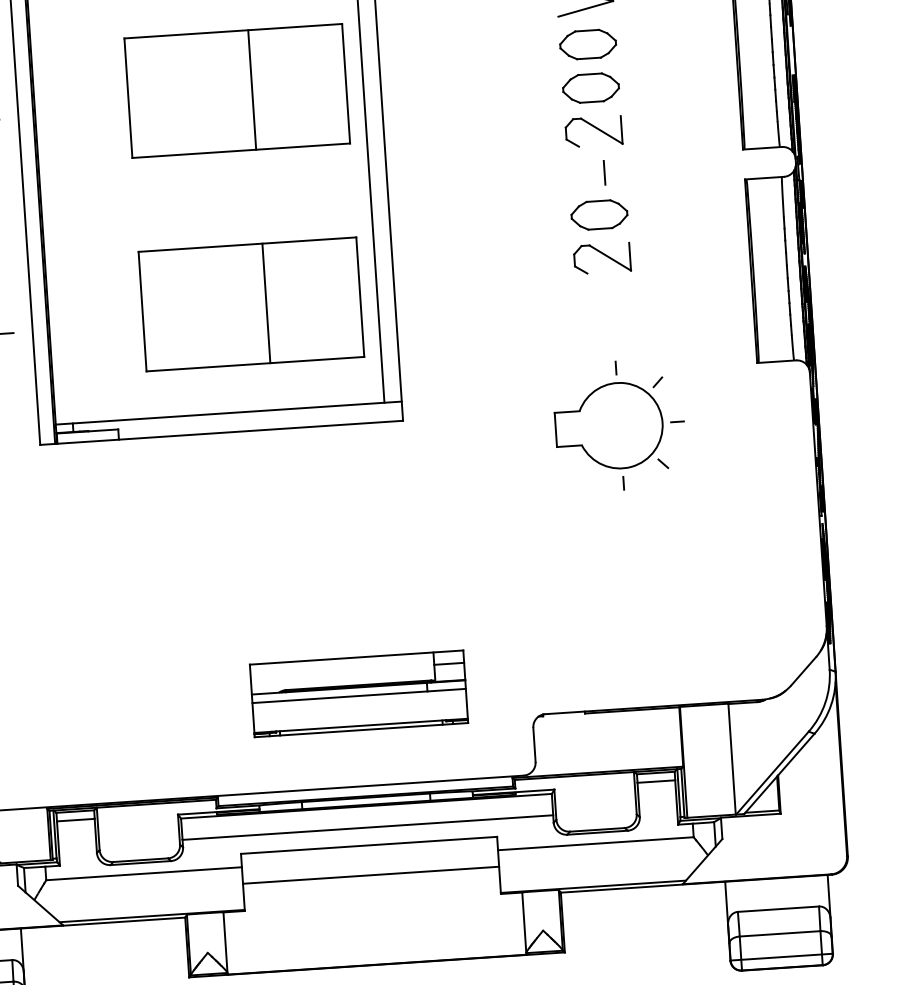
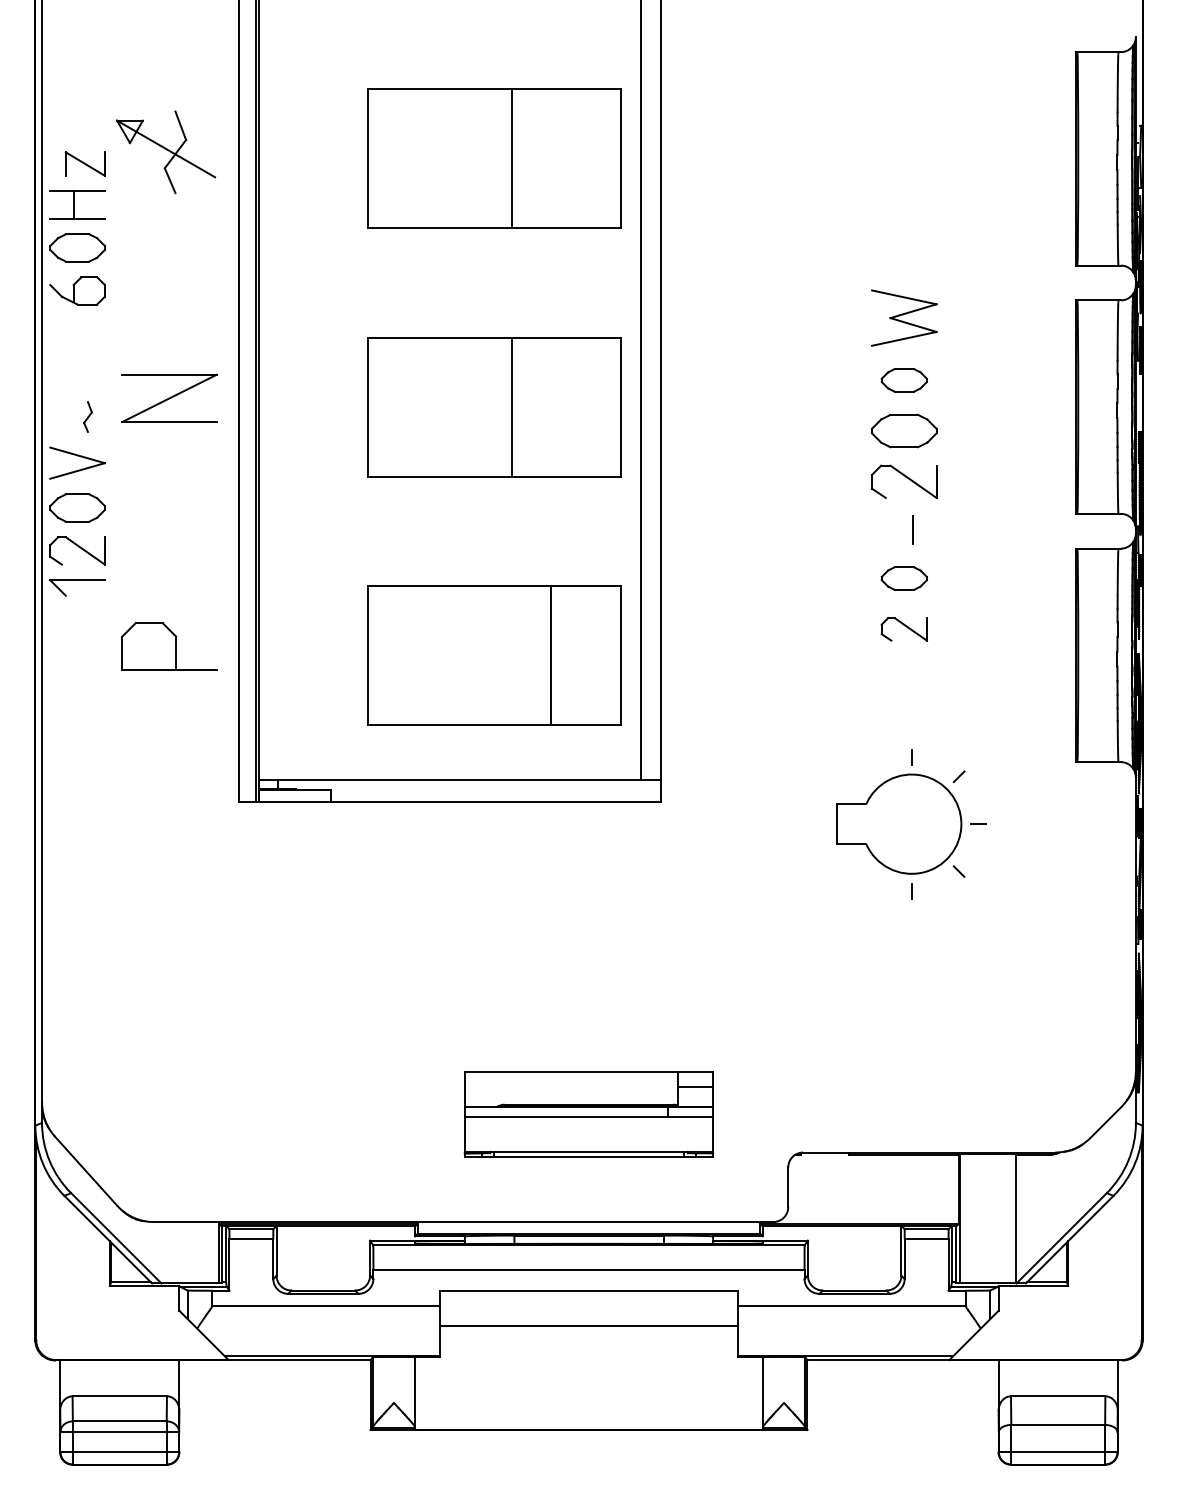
part: (588, 44) -> (904, 380), size x0.7
part: (599, 214) -> (904, 578), size x0.7
part: (602, 258) -> (904, 629), size x0.7
line: (266, 302) -> (550, 654), moved

